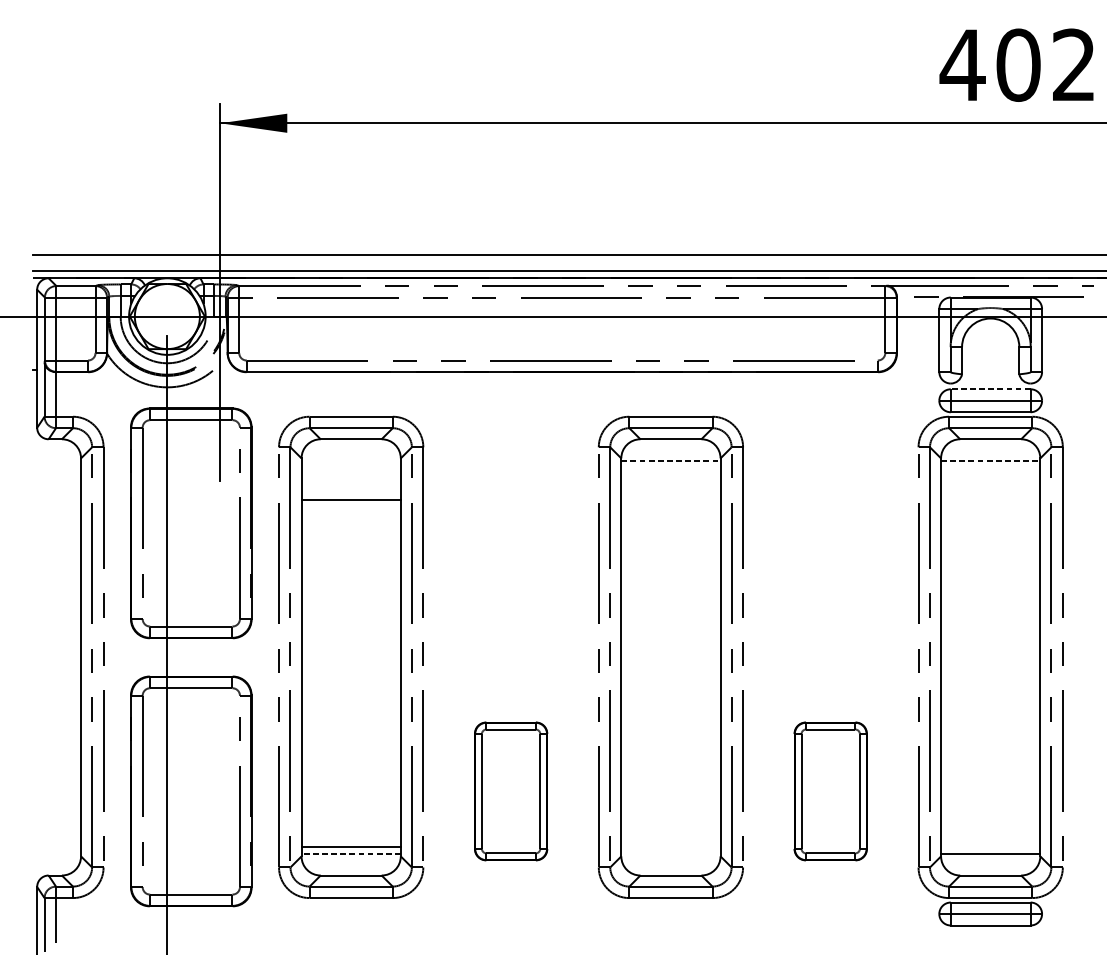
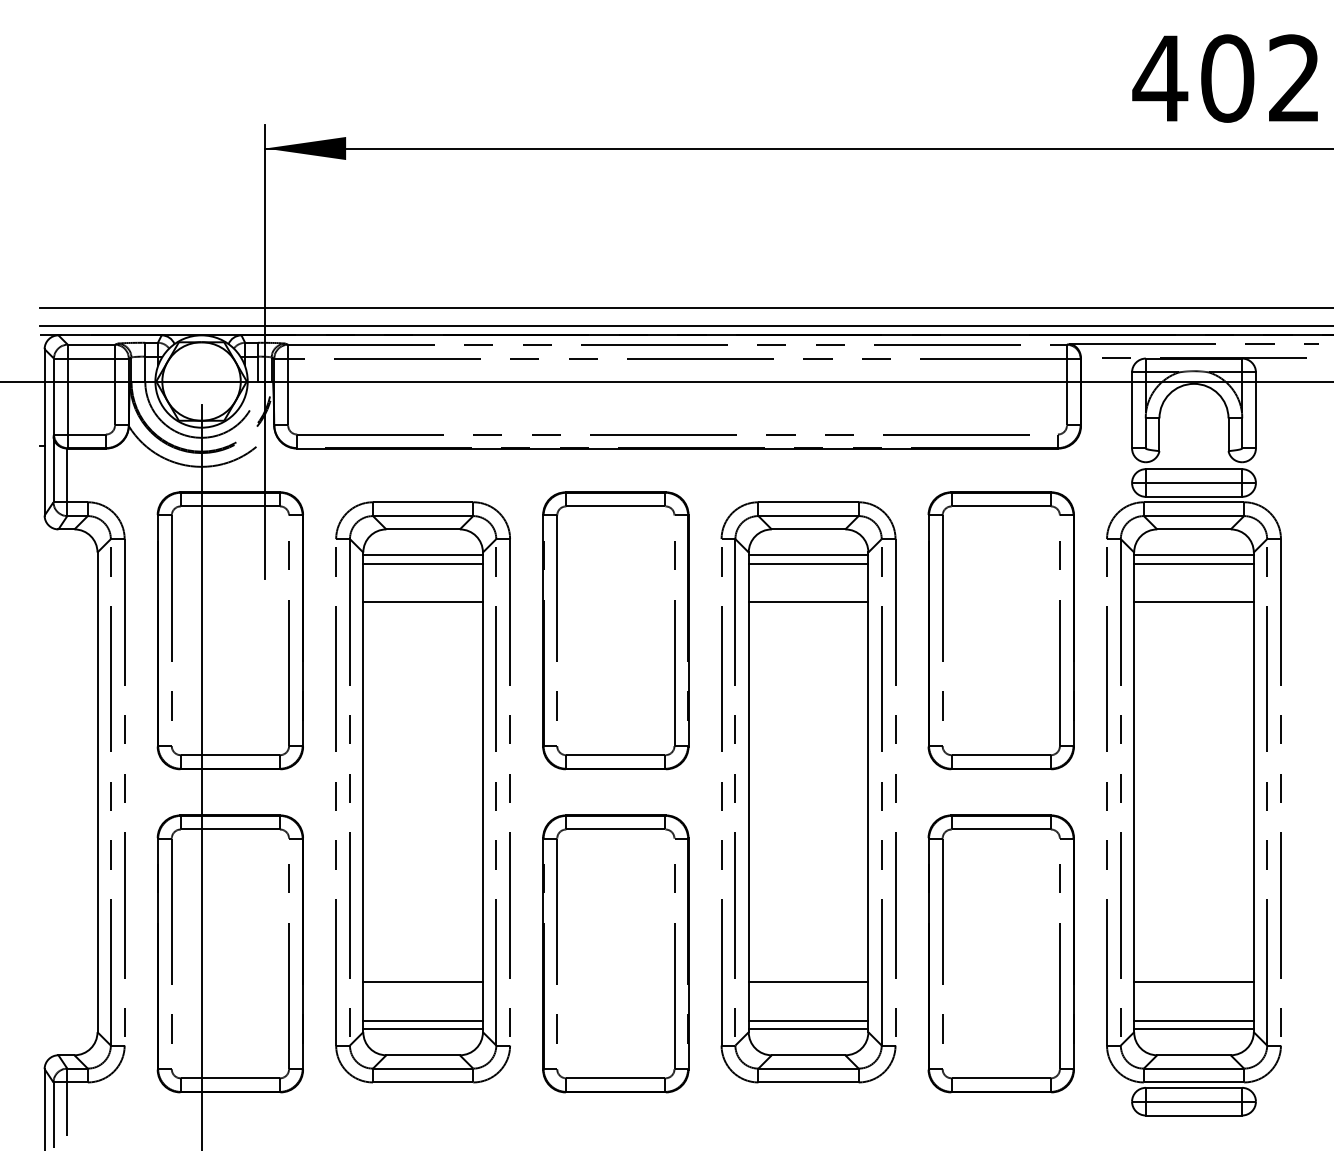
line: (990, 389) -> (1193, 469), dashed -> solid
line: (350, 460) -> (422, 555), added
line: (670, 460) -> (808, 555), dashed -> solid
line: (991, 460) -> (1194, 555), dashed -> solid
line: (350, 467) -> (422, 563), added
line: (670, 467) -> (808, 563), added
line: (990, 467) -> (1193, 563), added
line: (670, 499) -> (808, 602), added
line: (990, 499) -> (1193, 602), added
part: (510, 523) -> (615, 630), added
part: (830, 523) -> (1000, 630), added
part: (510, 791) -> (615, 953), size x1.67
part: (830, 791) -> (1000, 953), size x1.67
line: (350, 815) -> (422, 982), added
line: (670, 815) -> (808, 982), added
line: (990, 815) -> (1193, 982), added
line: (670, 846) -> (808, 1020), added
line: (990, 846) -> (1193, 1020), added
line: (351, 854) -> (423, 1029), dashed -> solid
line: (670, 854) -> (808, 1029), added

